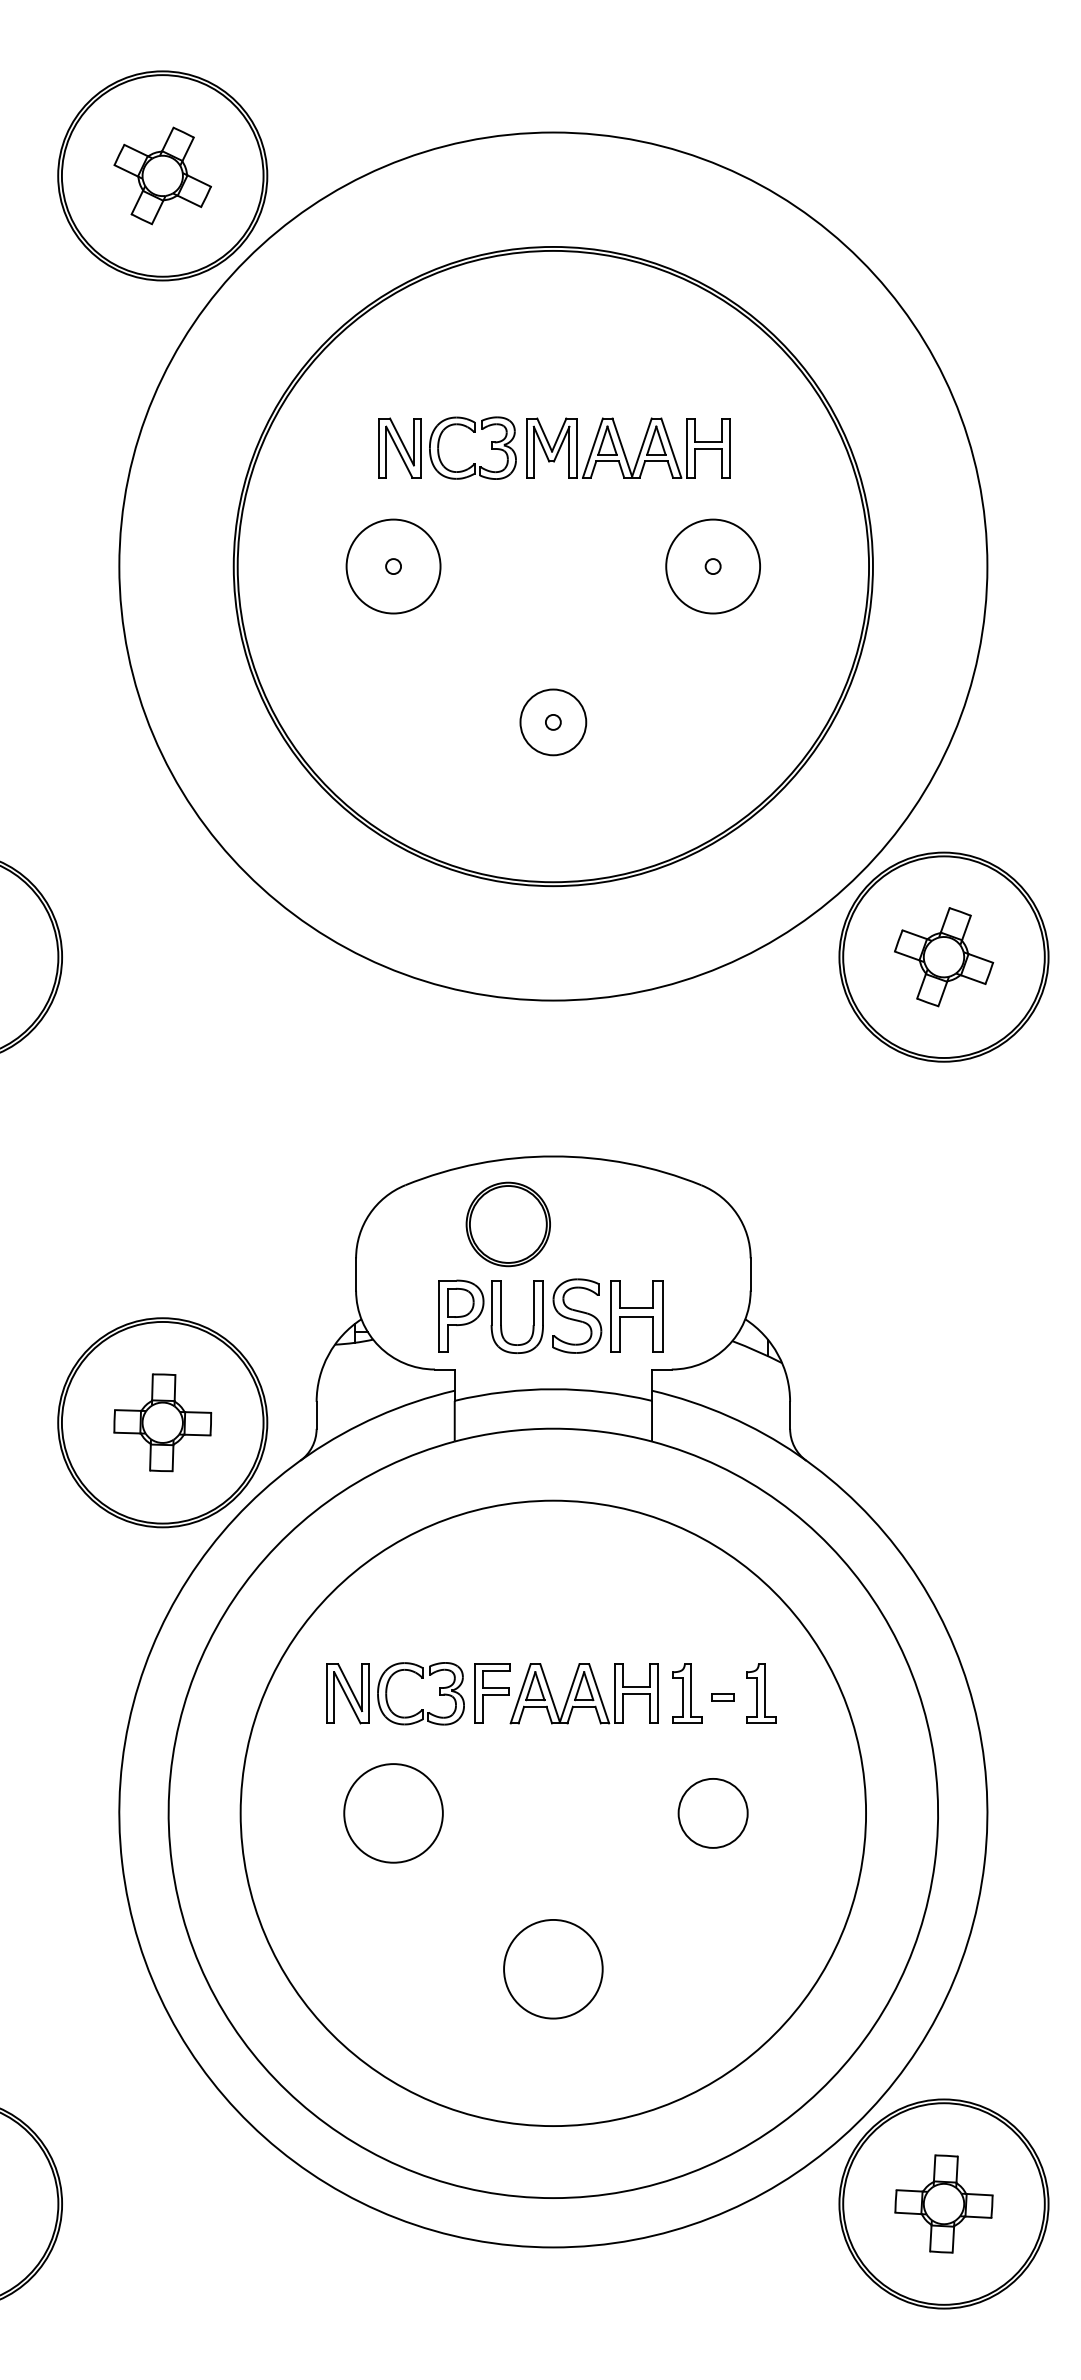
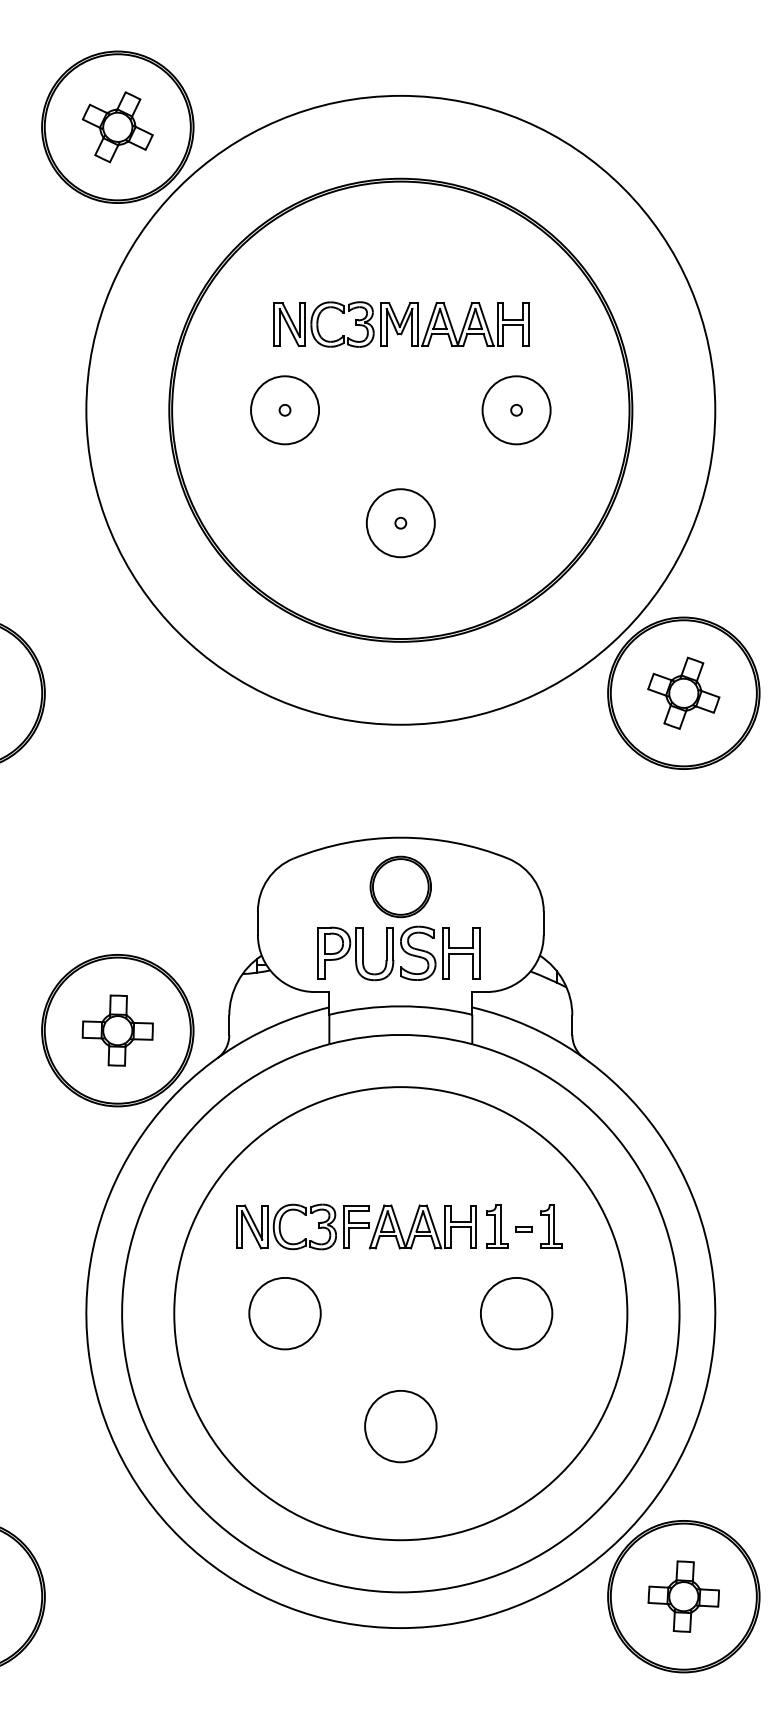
circle: (553, 722) -> (400, 523), size x1.43
part: (507, 1224) -> (400, 886), moved
circle: (712, 1813) -> (516, 1313), size x1.43

